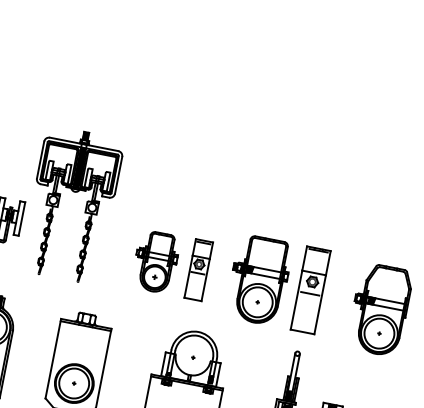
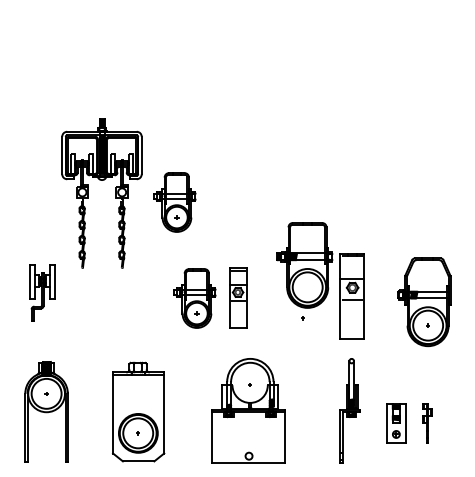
part: (154, 163) -> (174, 202), added
part: (74, 192) -> (101, 180), moved
part: (258, 280) -> (304, 265), moved

